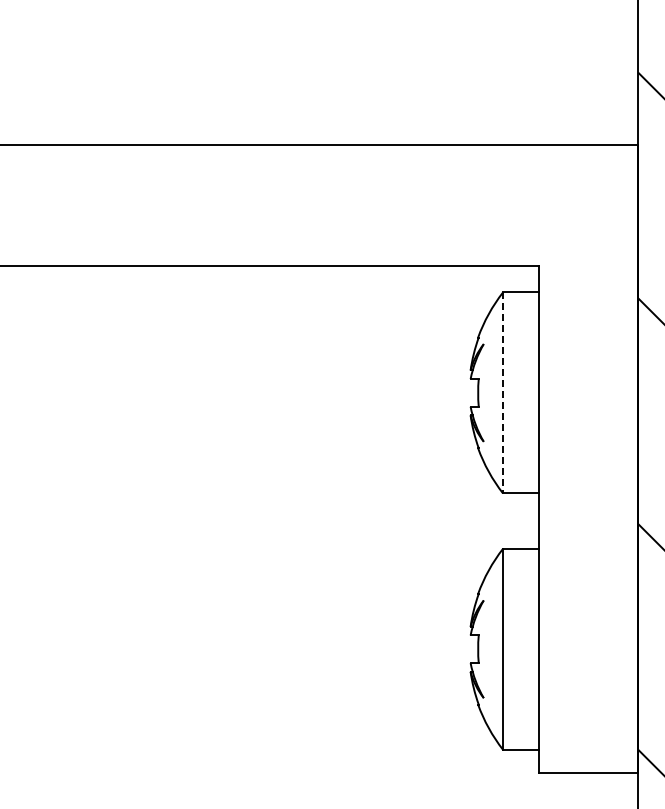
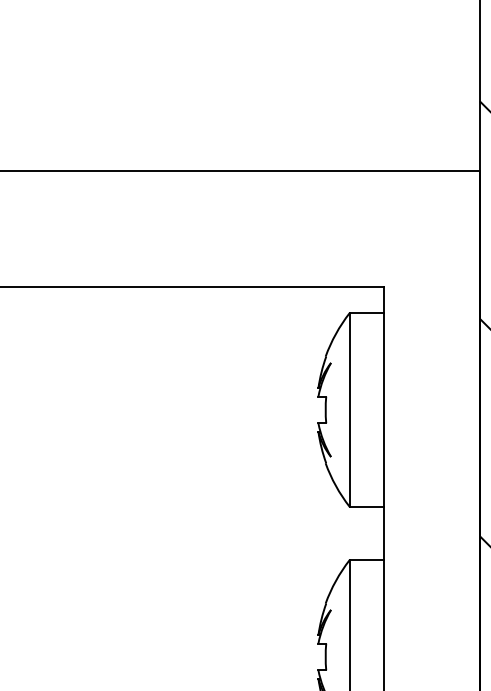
line: (503, 392) -> (350, 409), dashed -> solid

